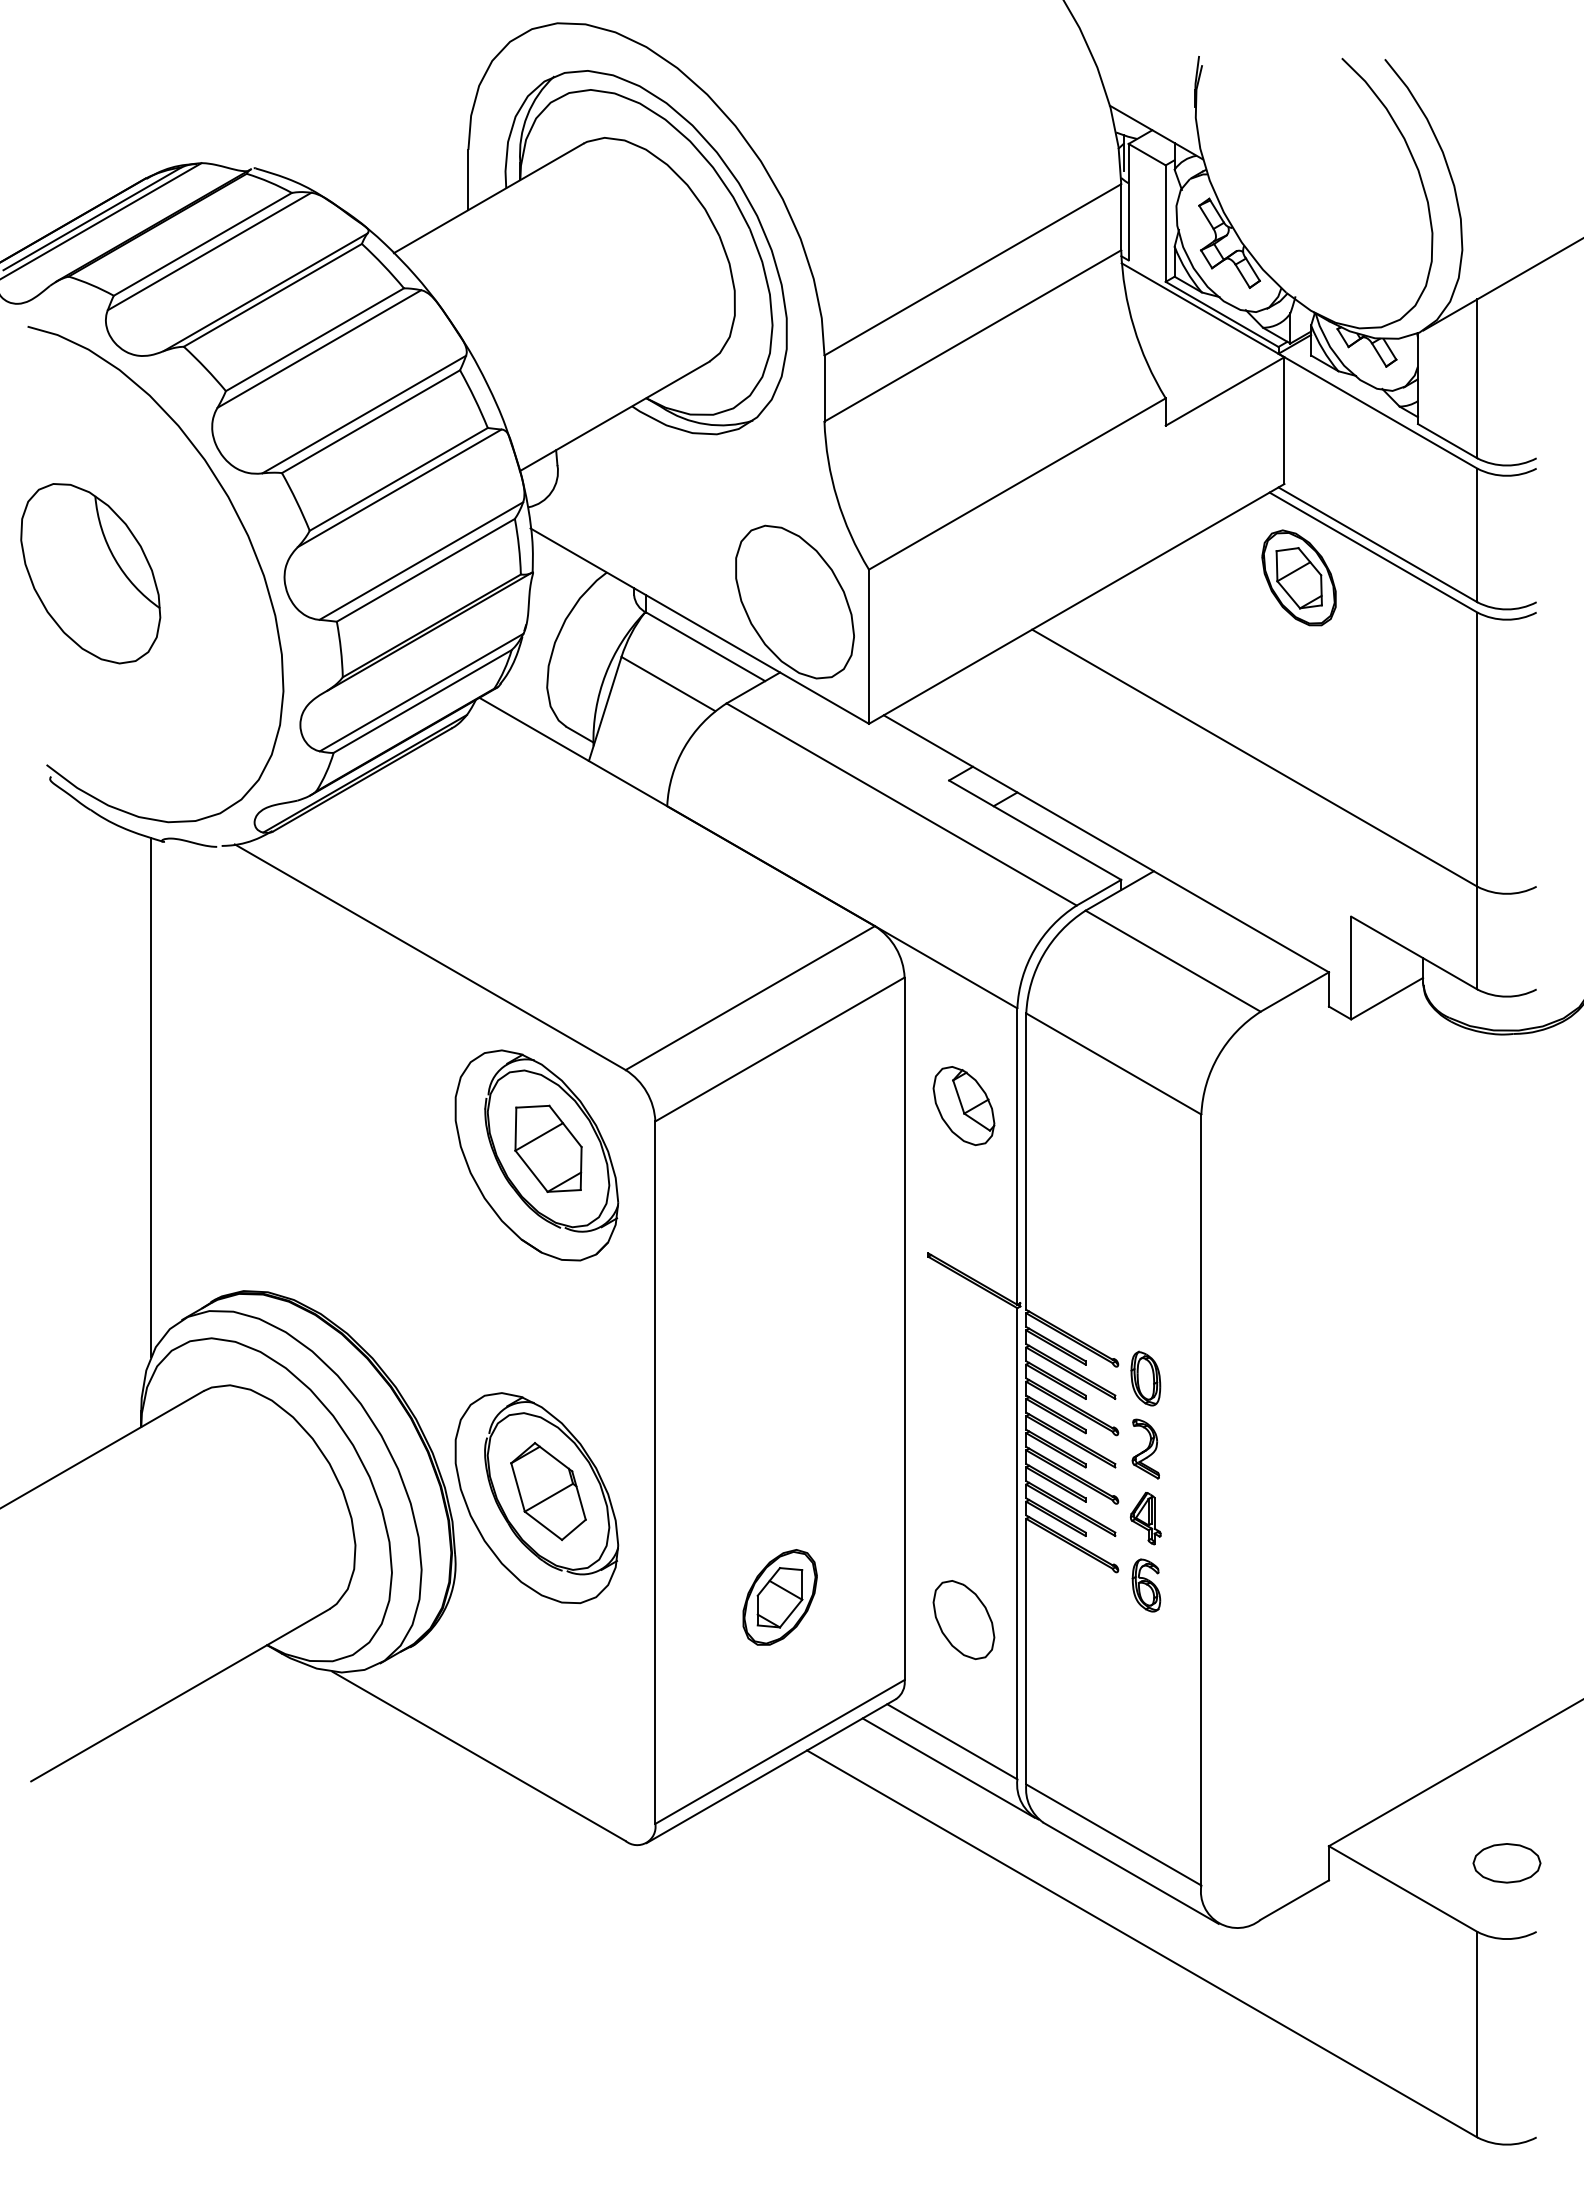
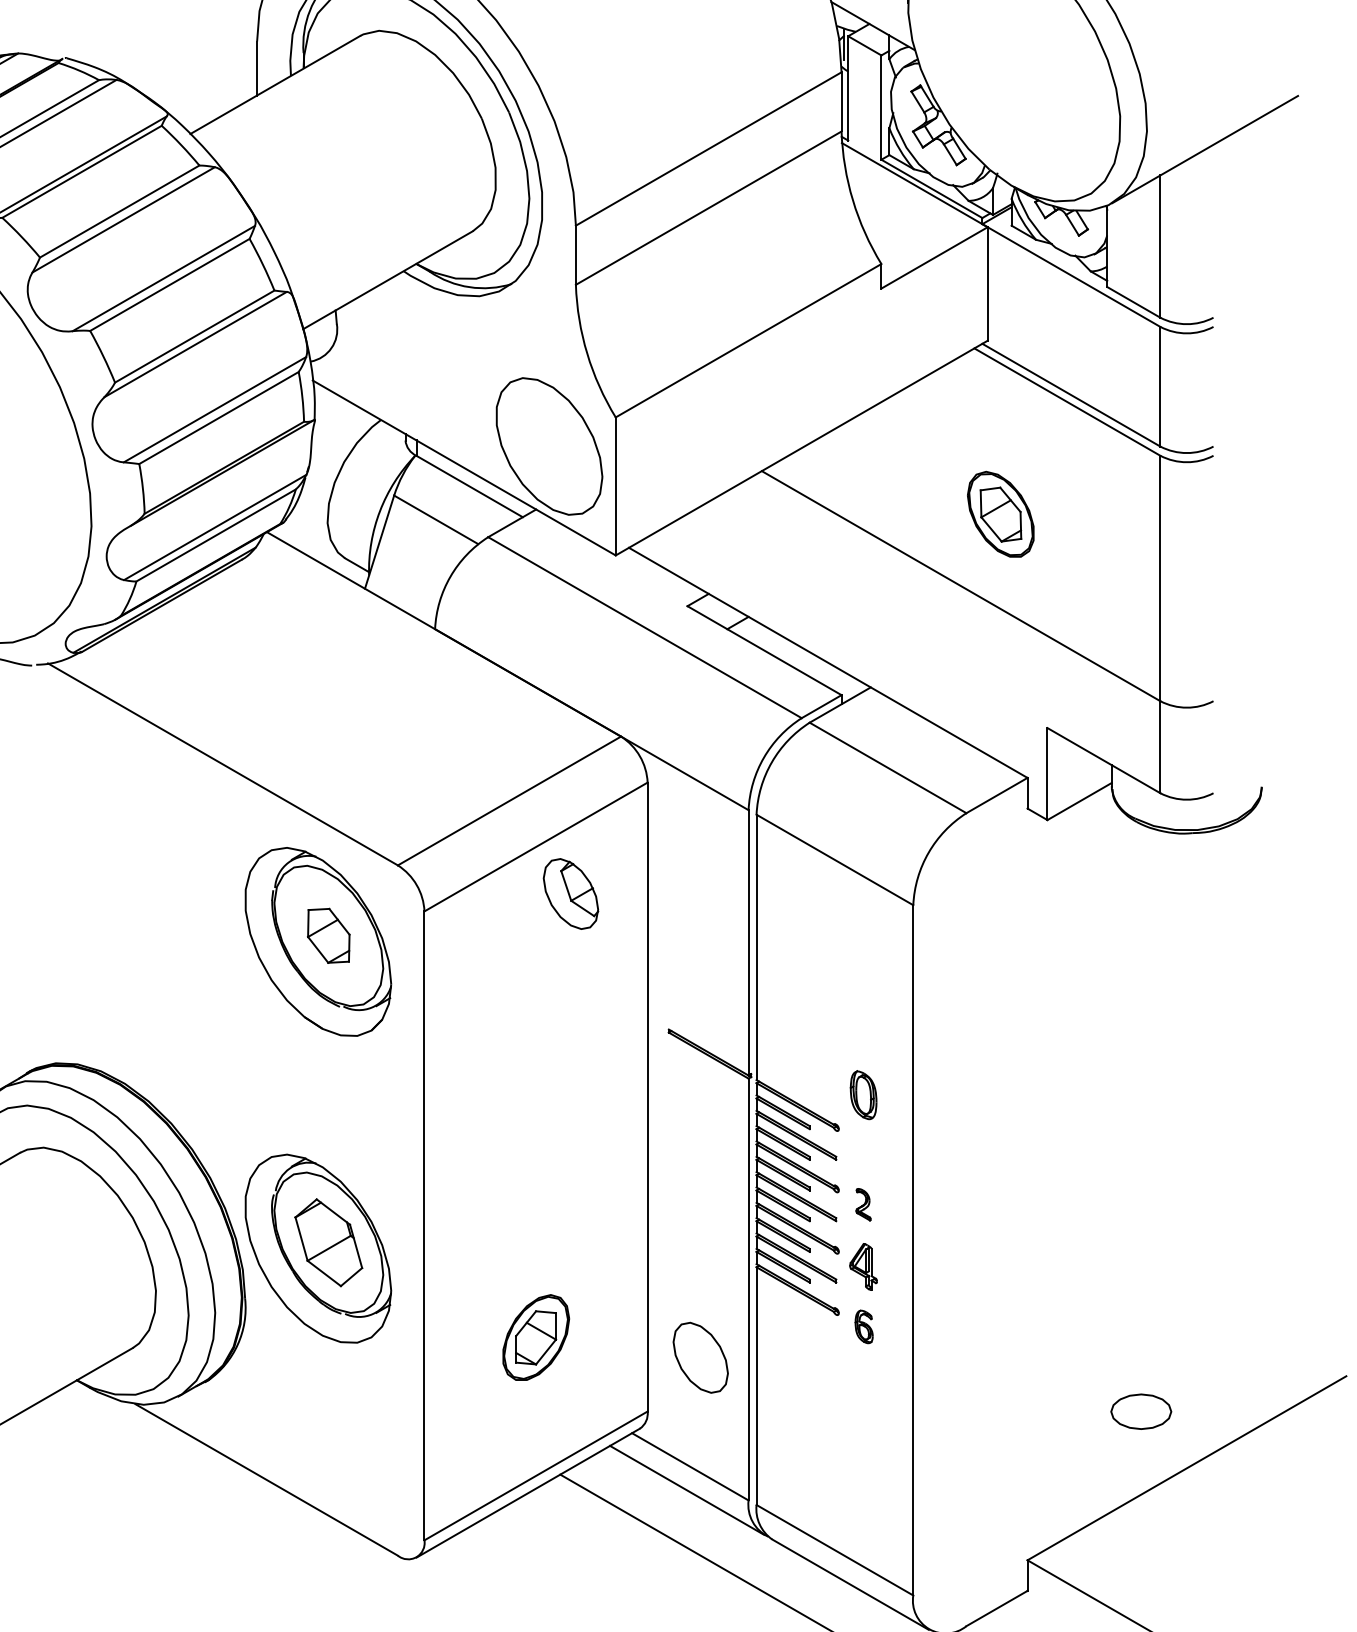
part: (1298, 577) -> (1000, 513), moved
part: (963, 1106) -> (570, 894), moved
part: (548, 1148) -> (328, 935), size x0.7
part: (1145, 1378) -> (863, 1095), moved
part: (1145, 1448) -> (863, 1204), size x0.6
part: (1146, 1585) -> (864, 1326), size x0.7
part: (1506, 1863) -> (1140, 1411), moved

